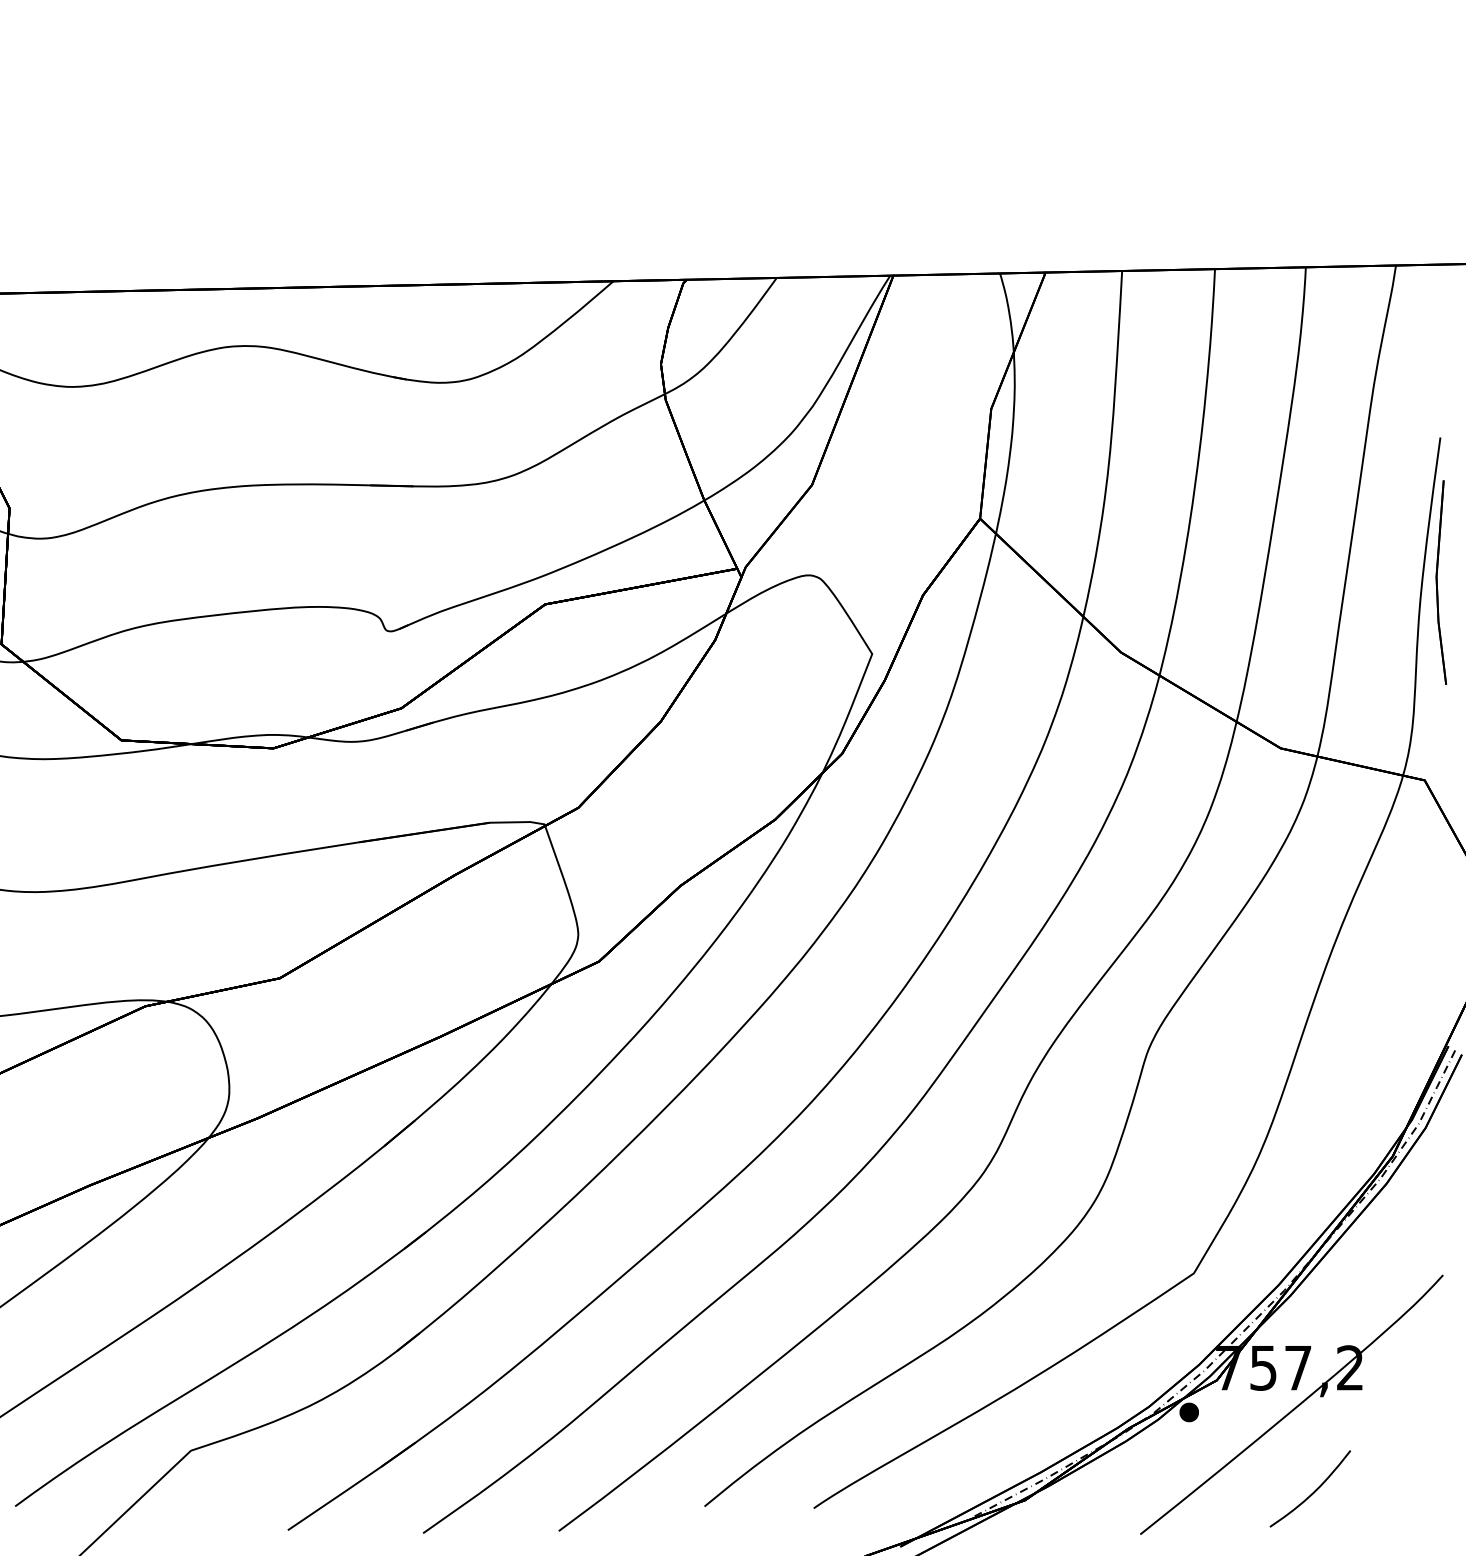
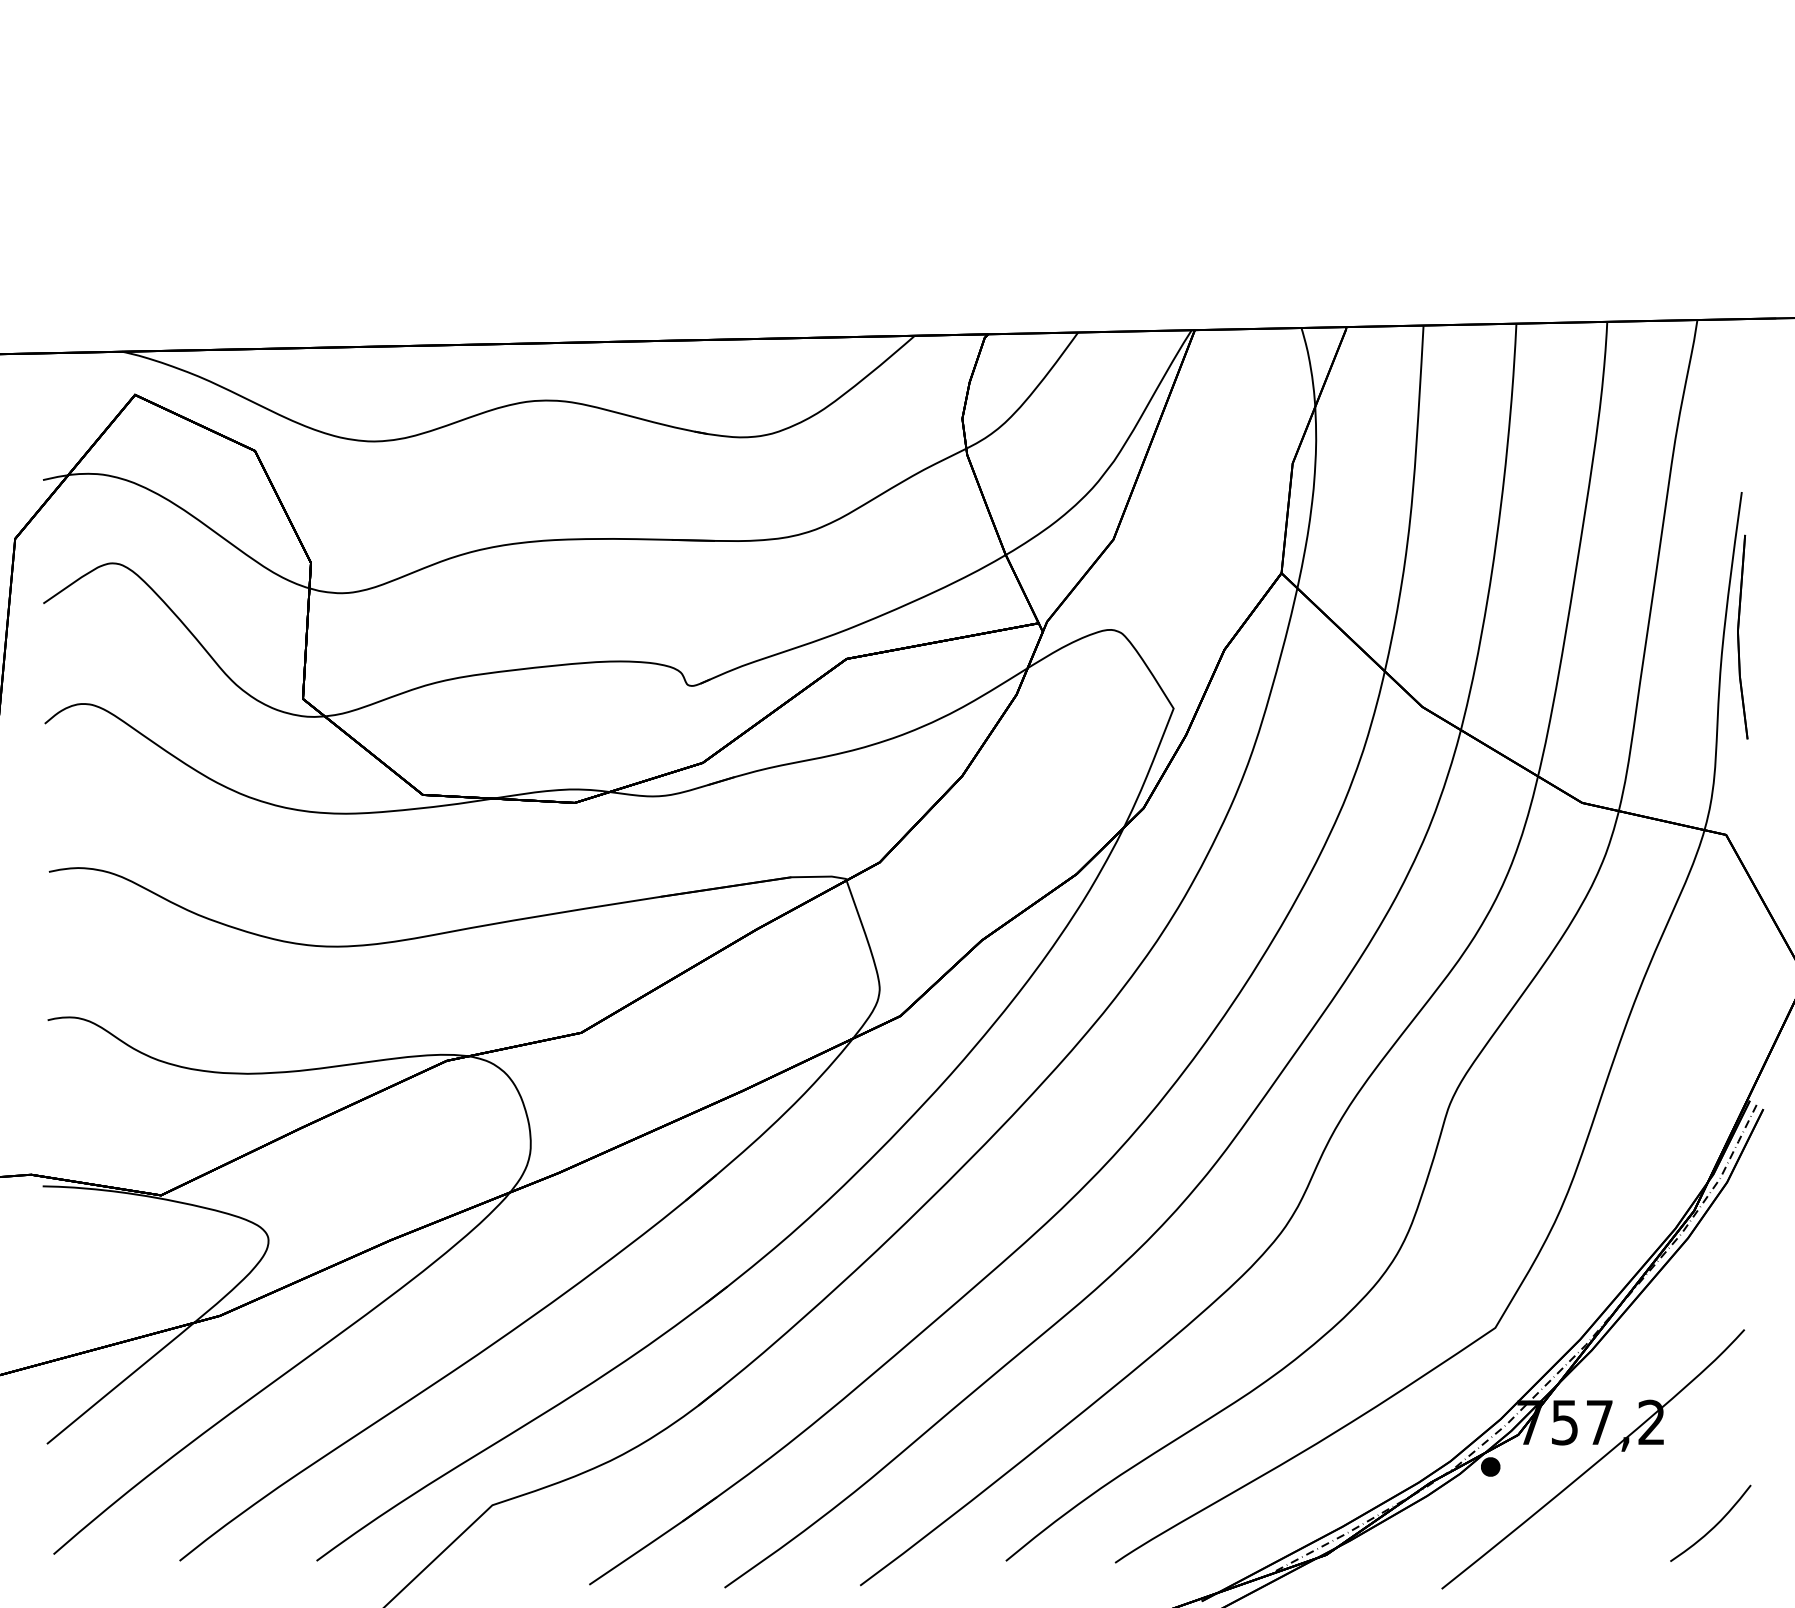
curve: (1314, 1490) -> (1714, 1525), moved

